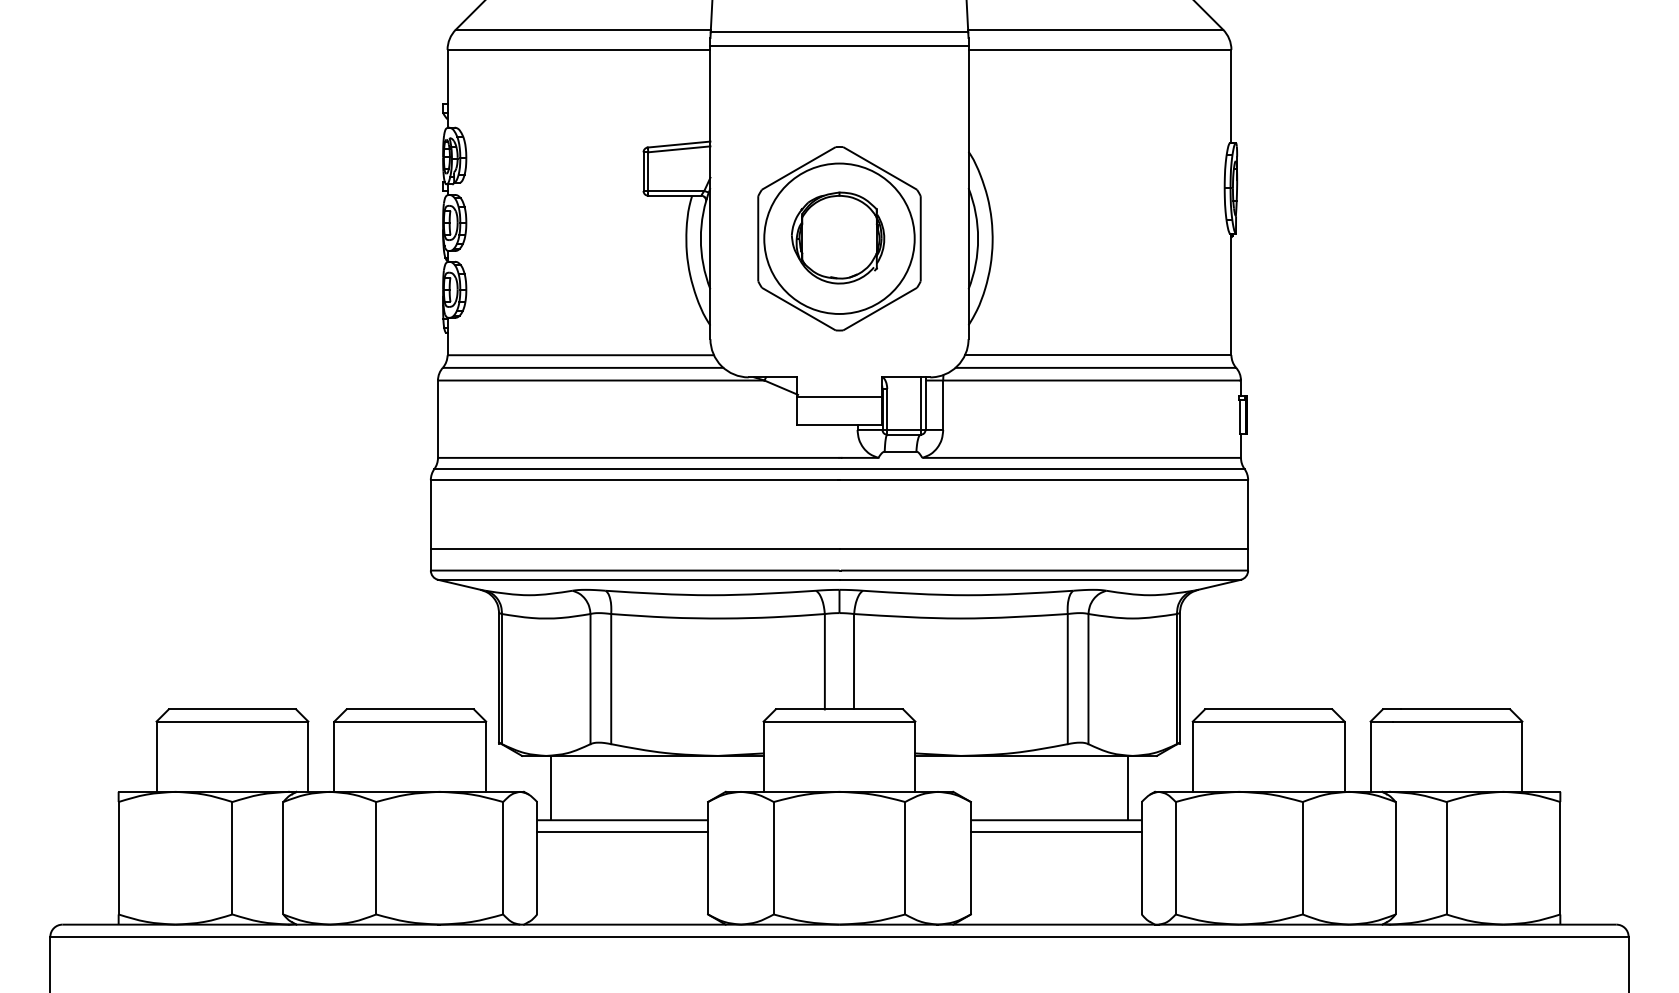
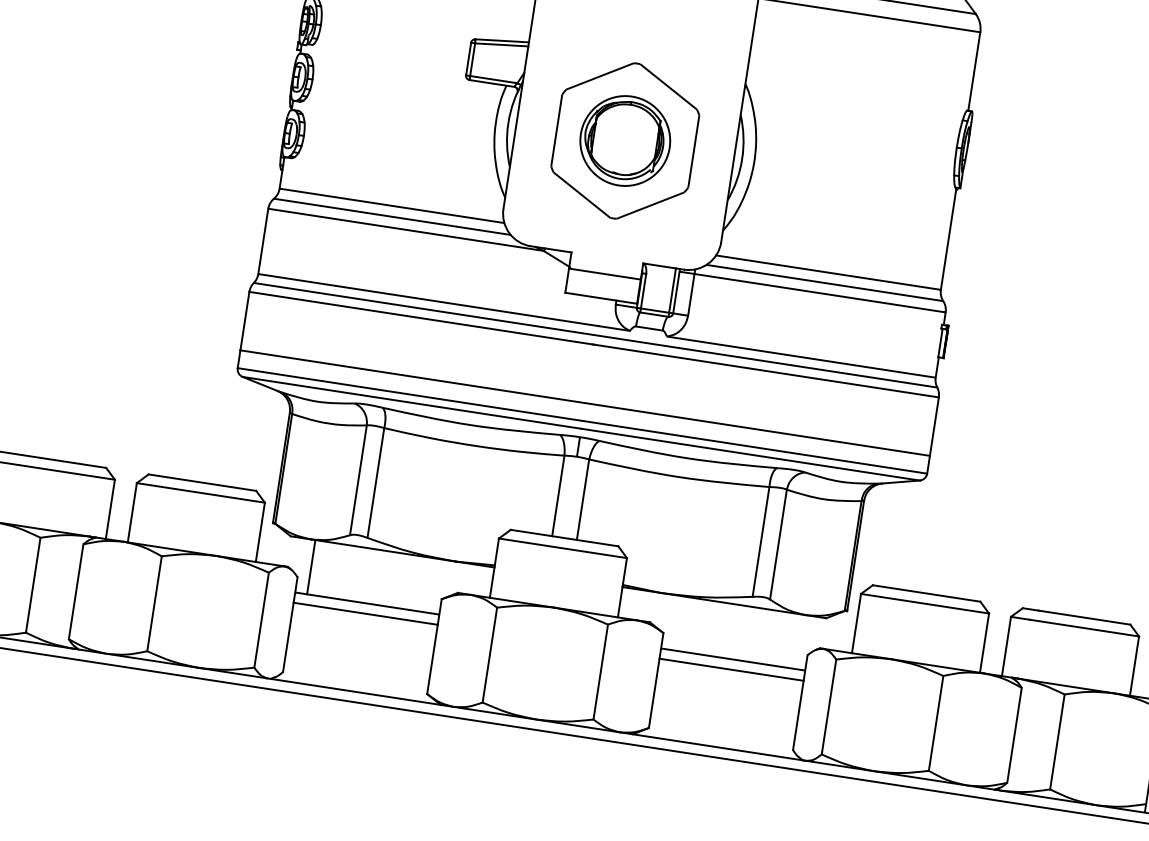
circle: (839, 238) -> (625, 140), size x0.7
line: (1127, 787) -> (797, 641), removed

